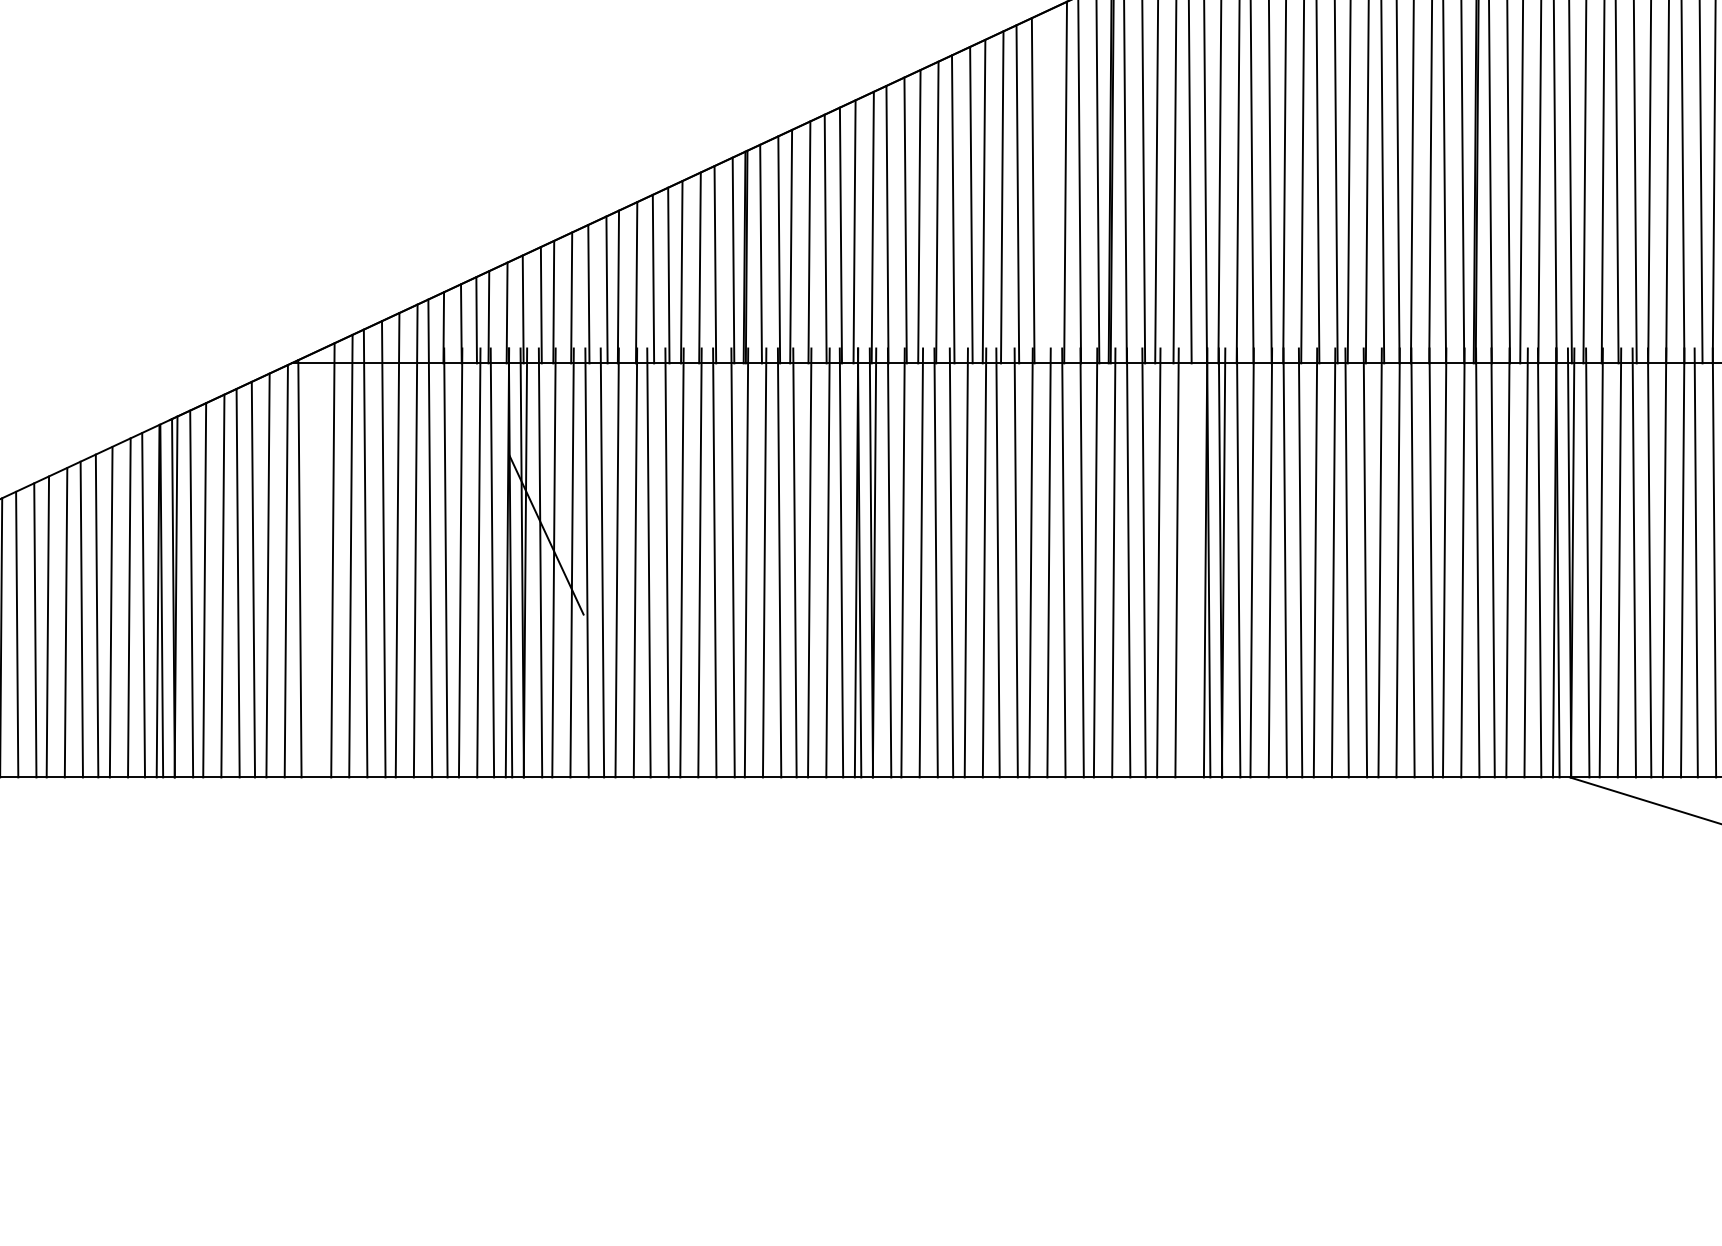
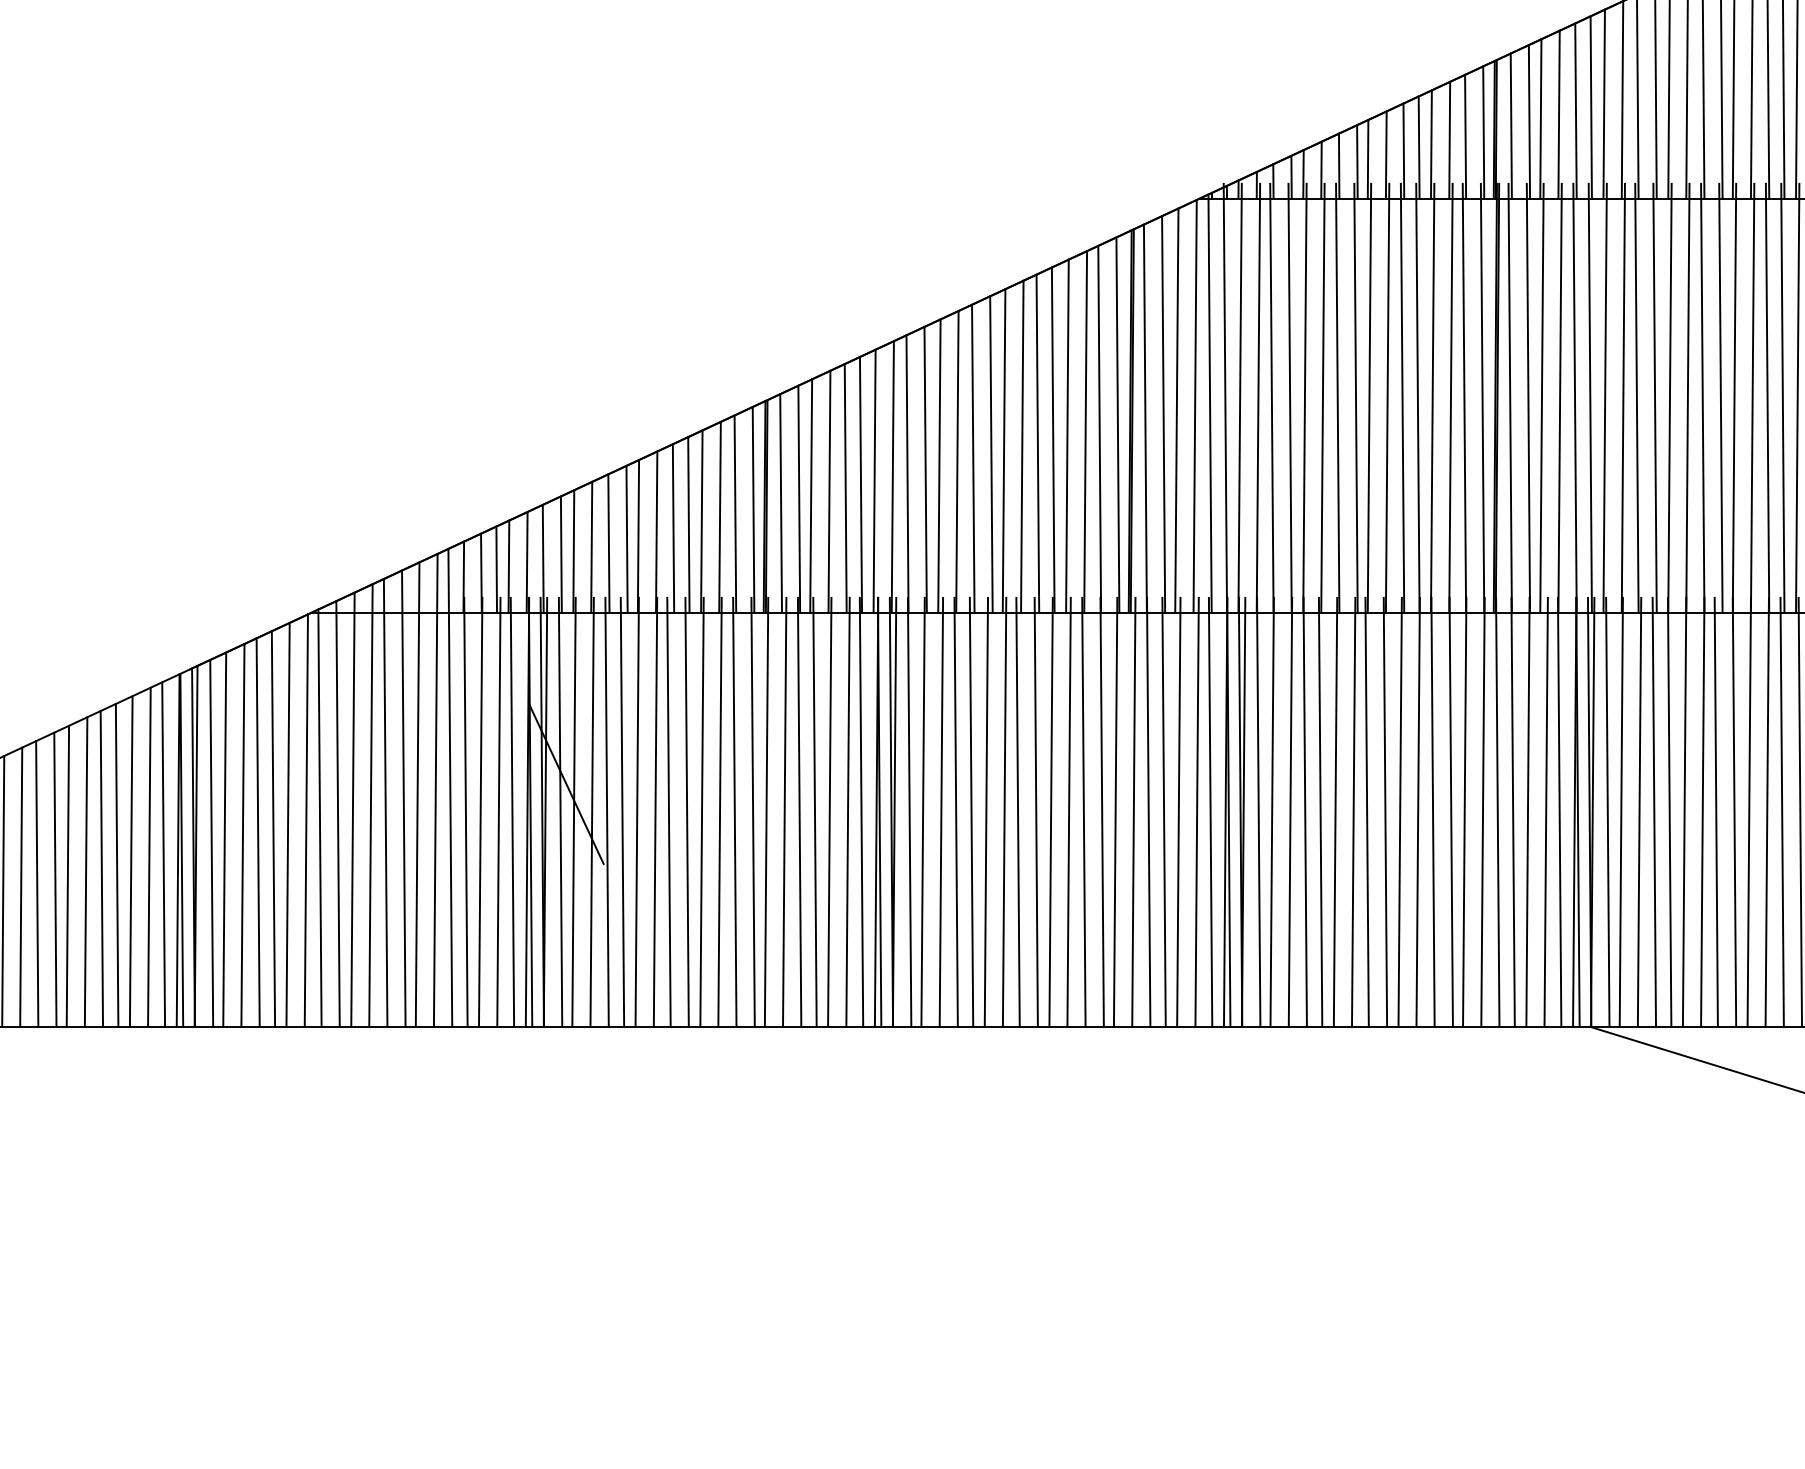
line: (1047, 186) -> (1067, 435), added
line: (1190, 562) -> (1210, 811), added
line: (317, 564) -> (337, 813), added

